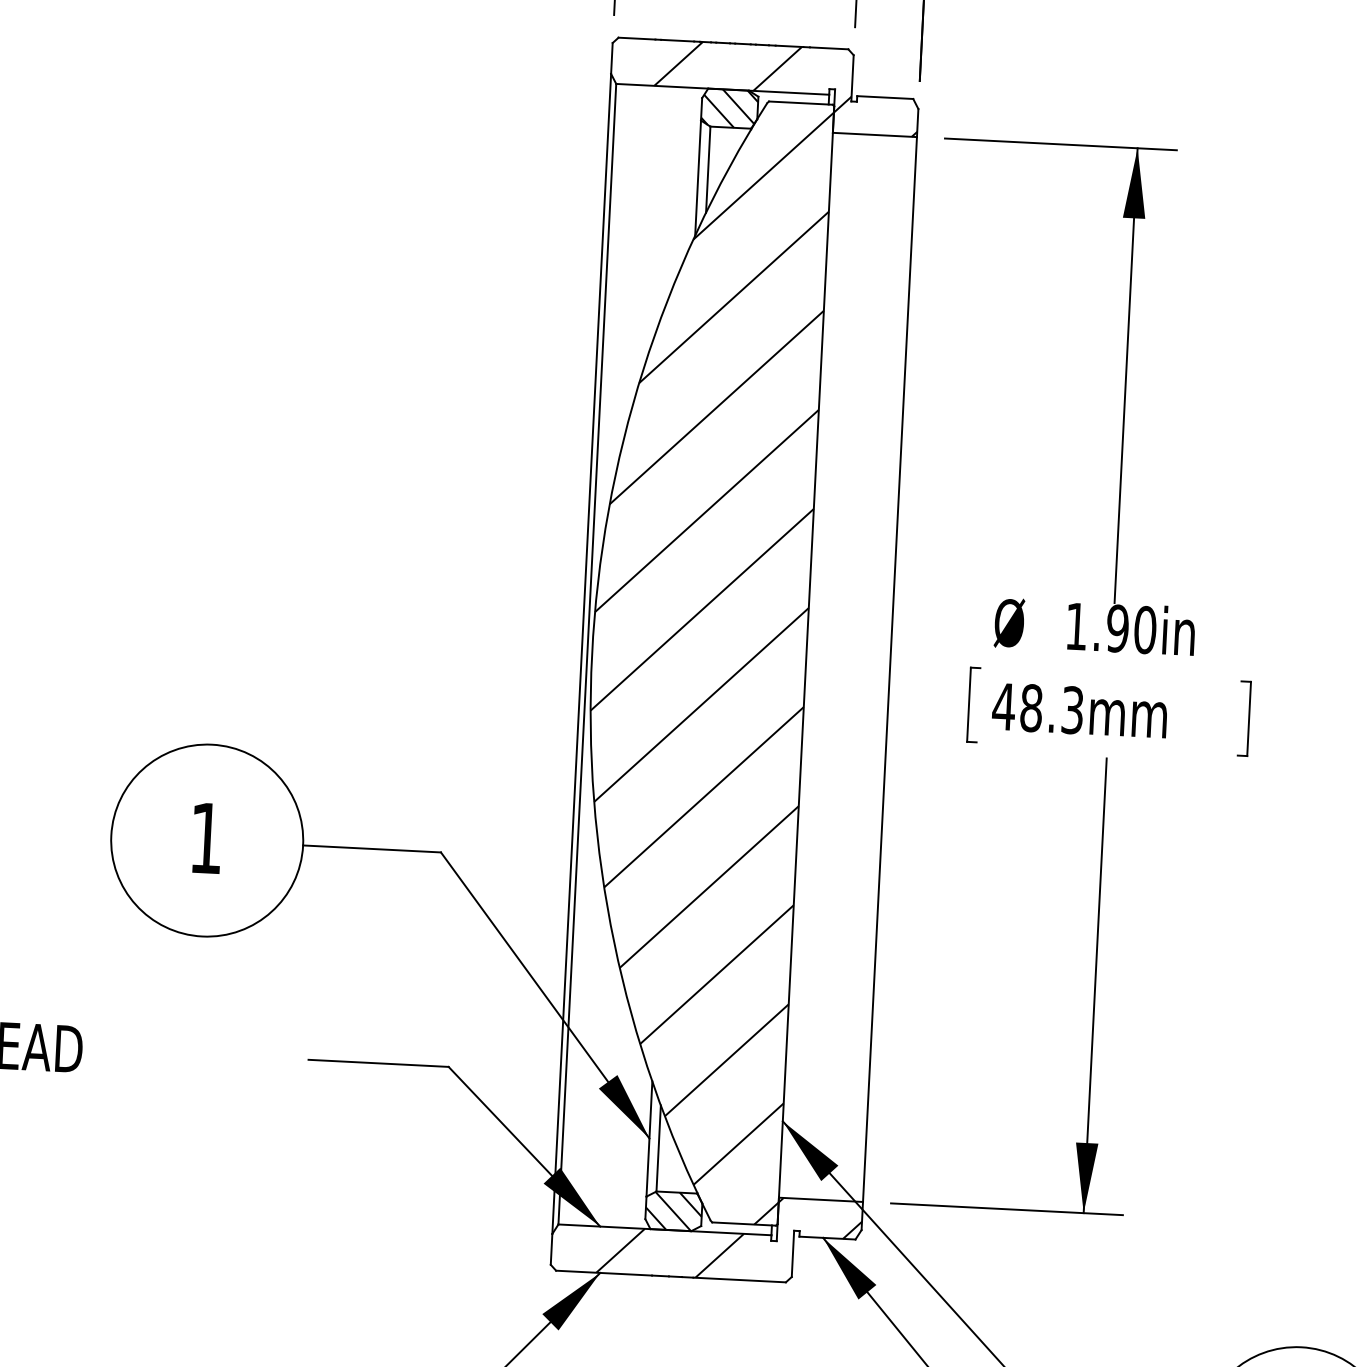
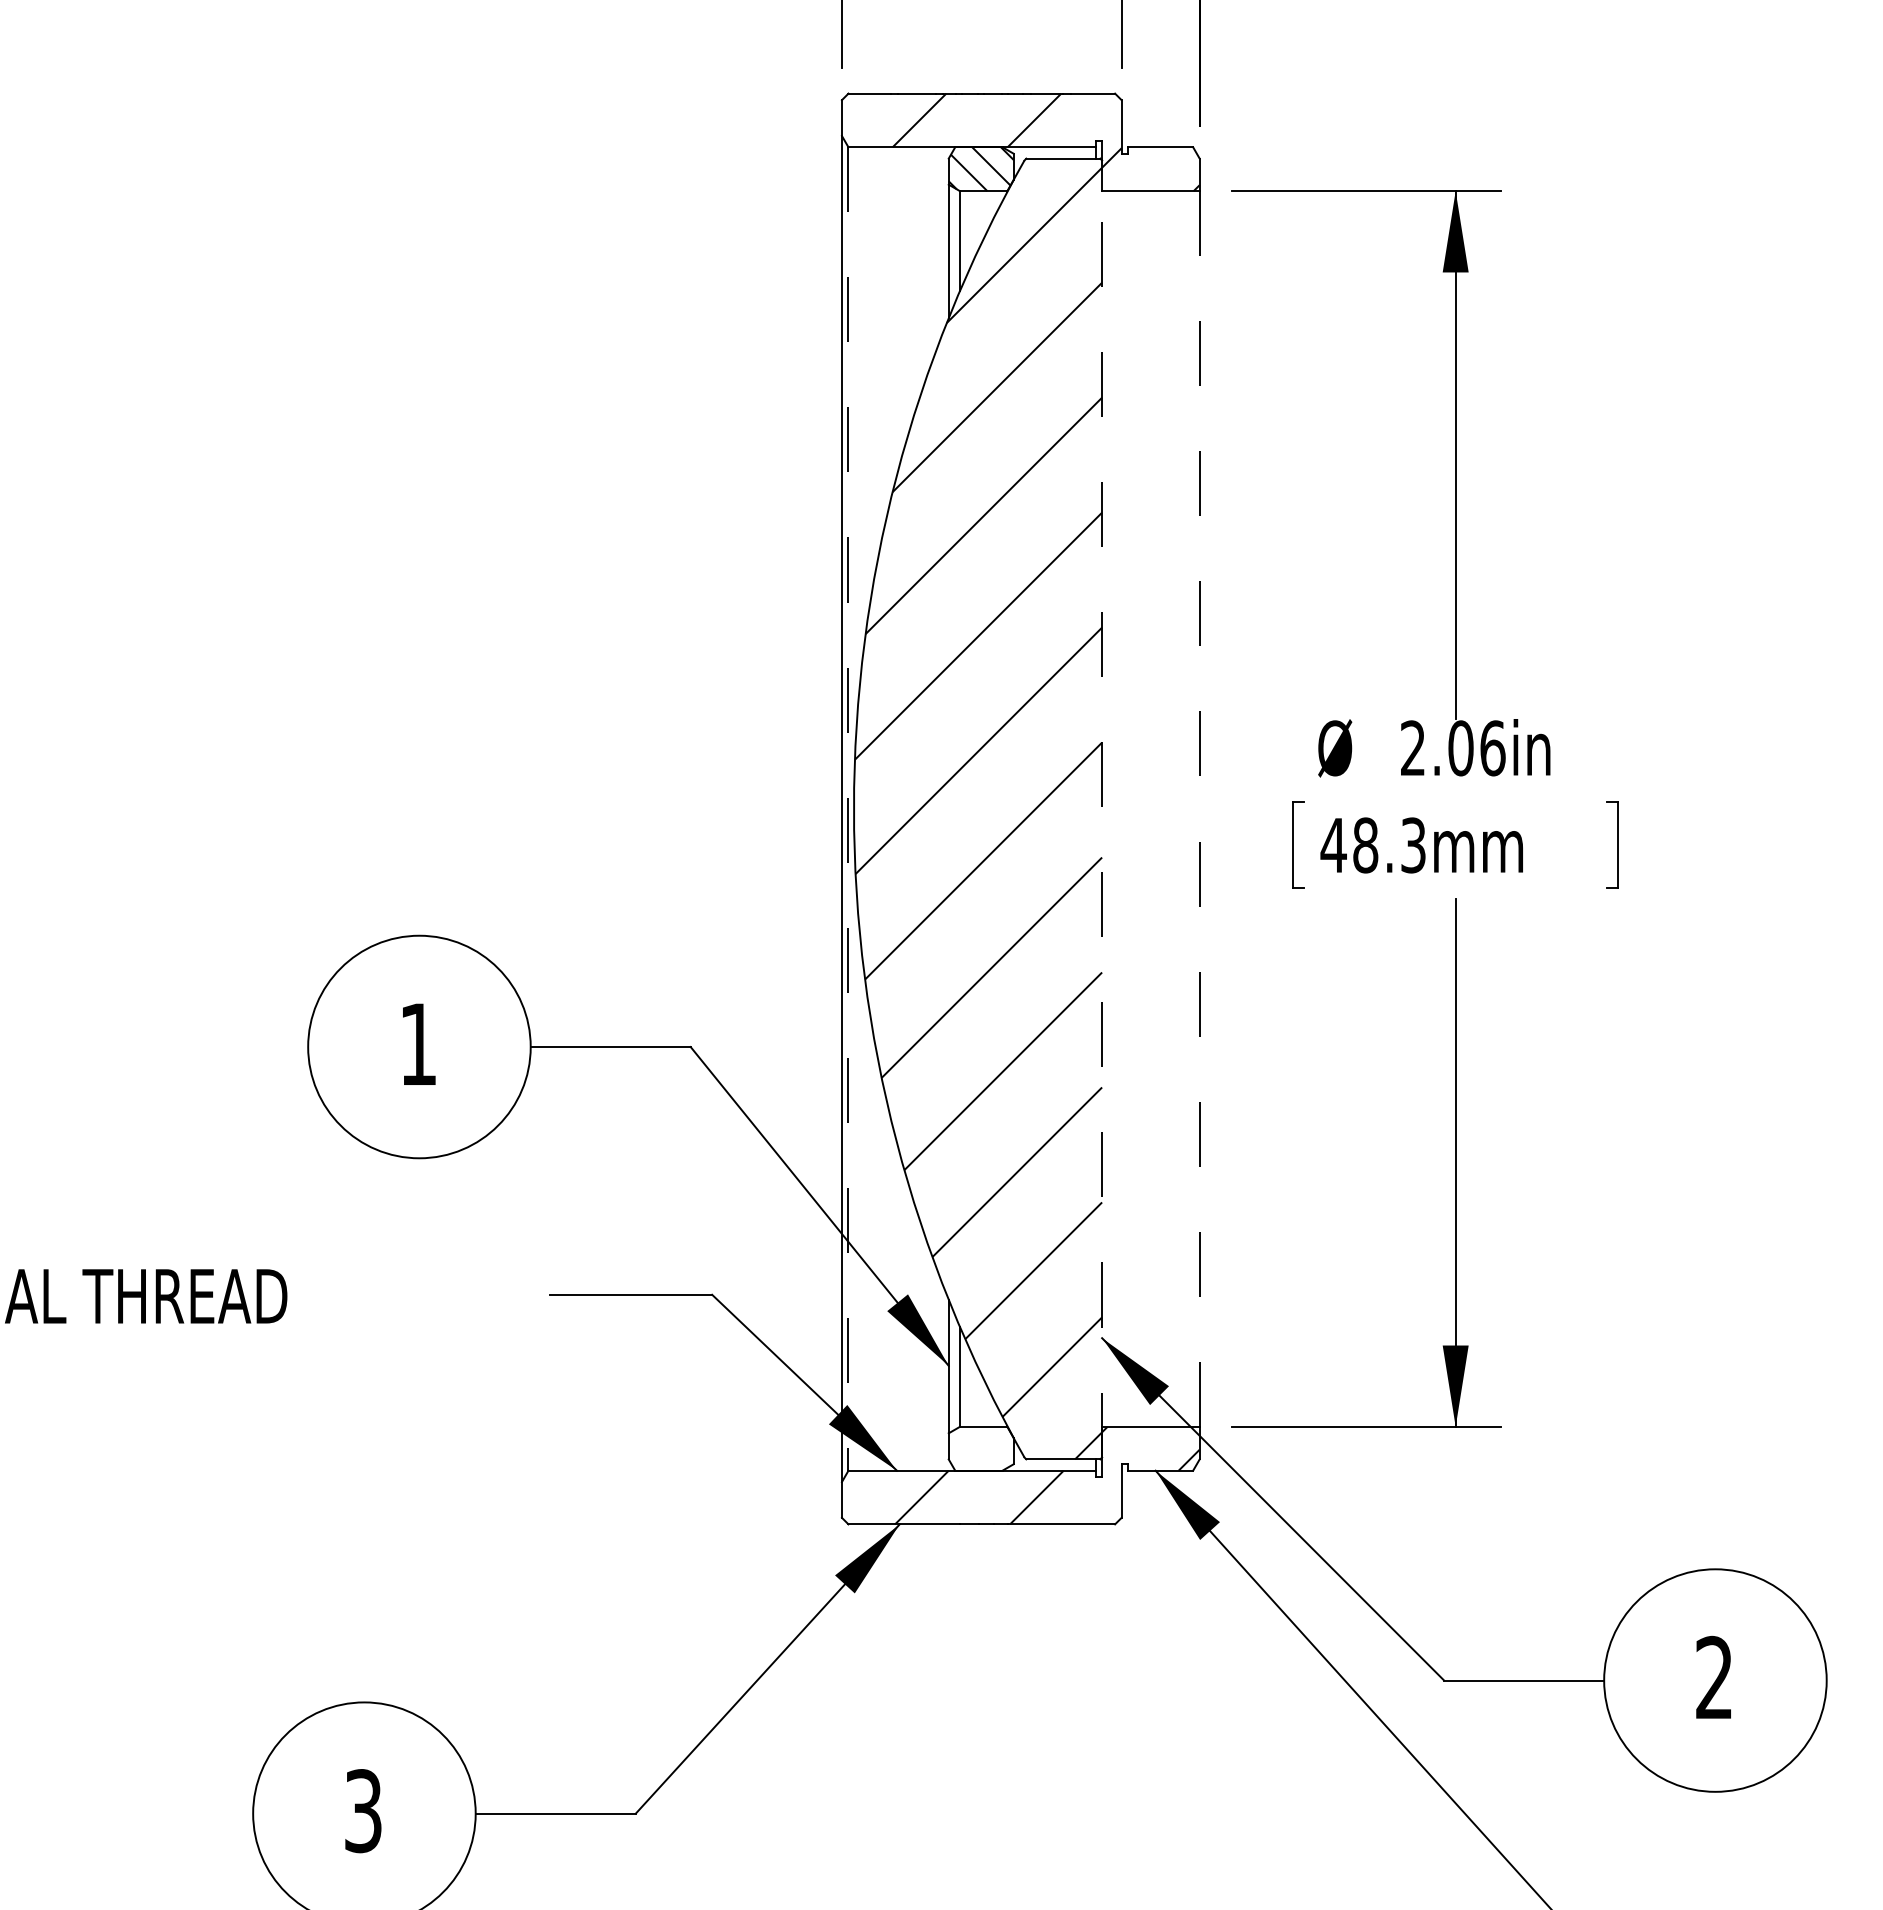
text: (1111, 628) -> (1453, 748), 1.90in -> 2.06in
line: (587, 654) -> (848, 809), solid -> dashed
line: (806, 665) -> (1102, 809), solid -> dashed
line: (889, 669) -> (1199, 809), solid -> dashed
hatch: (673, 1211) -> (980, 1448), removed

